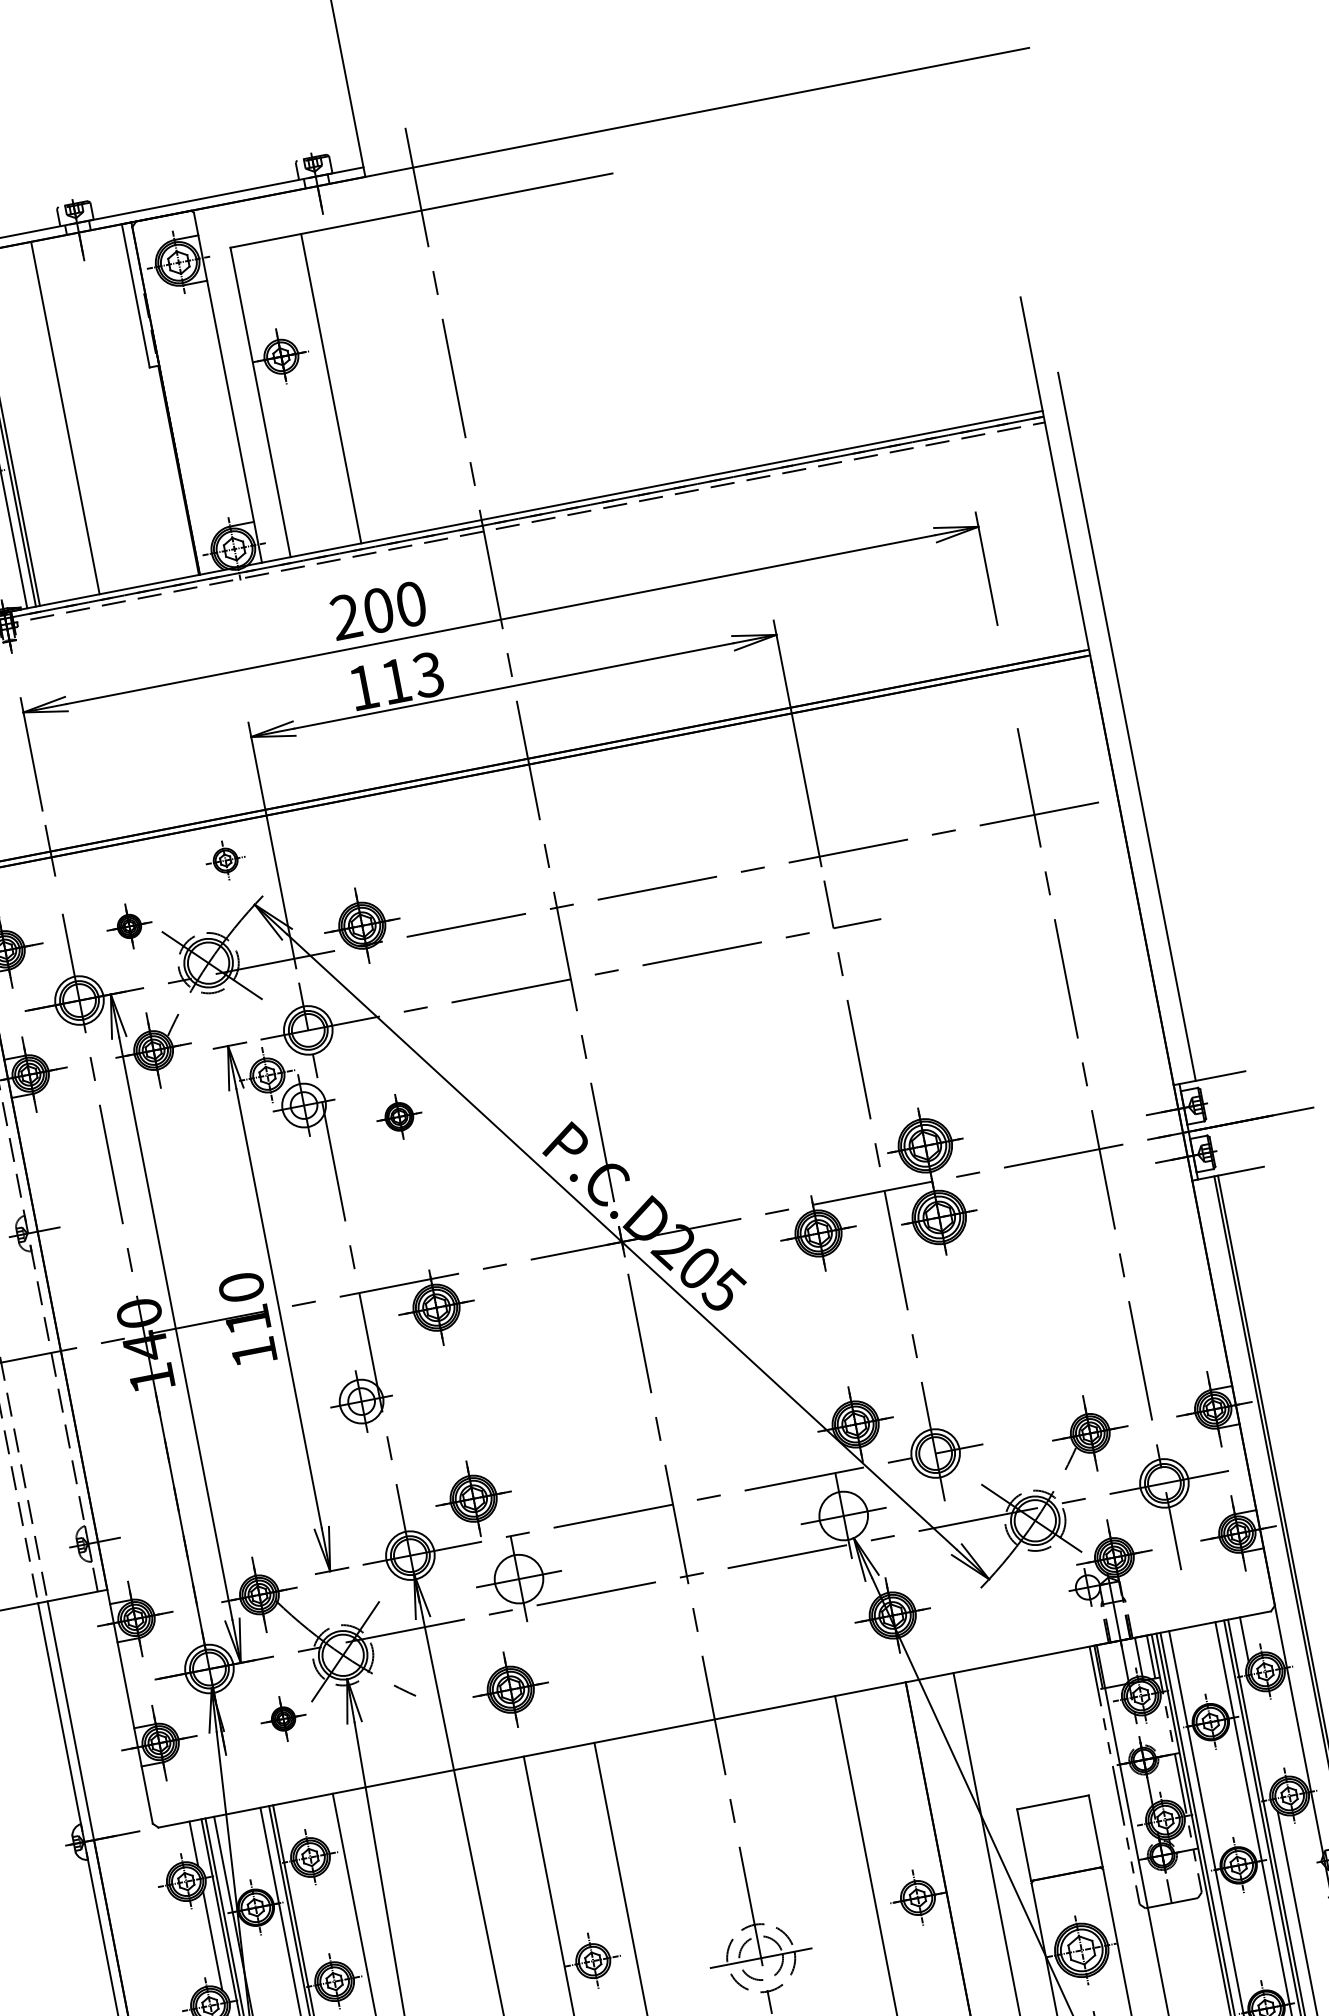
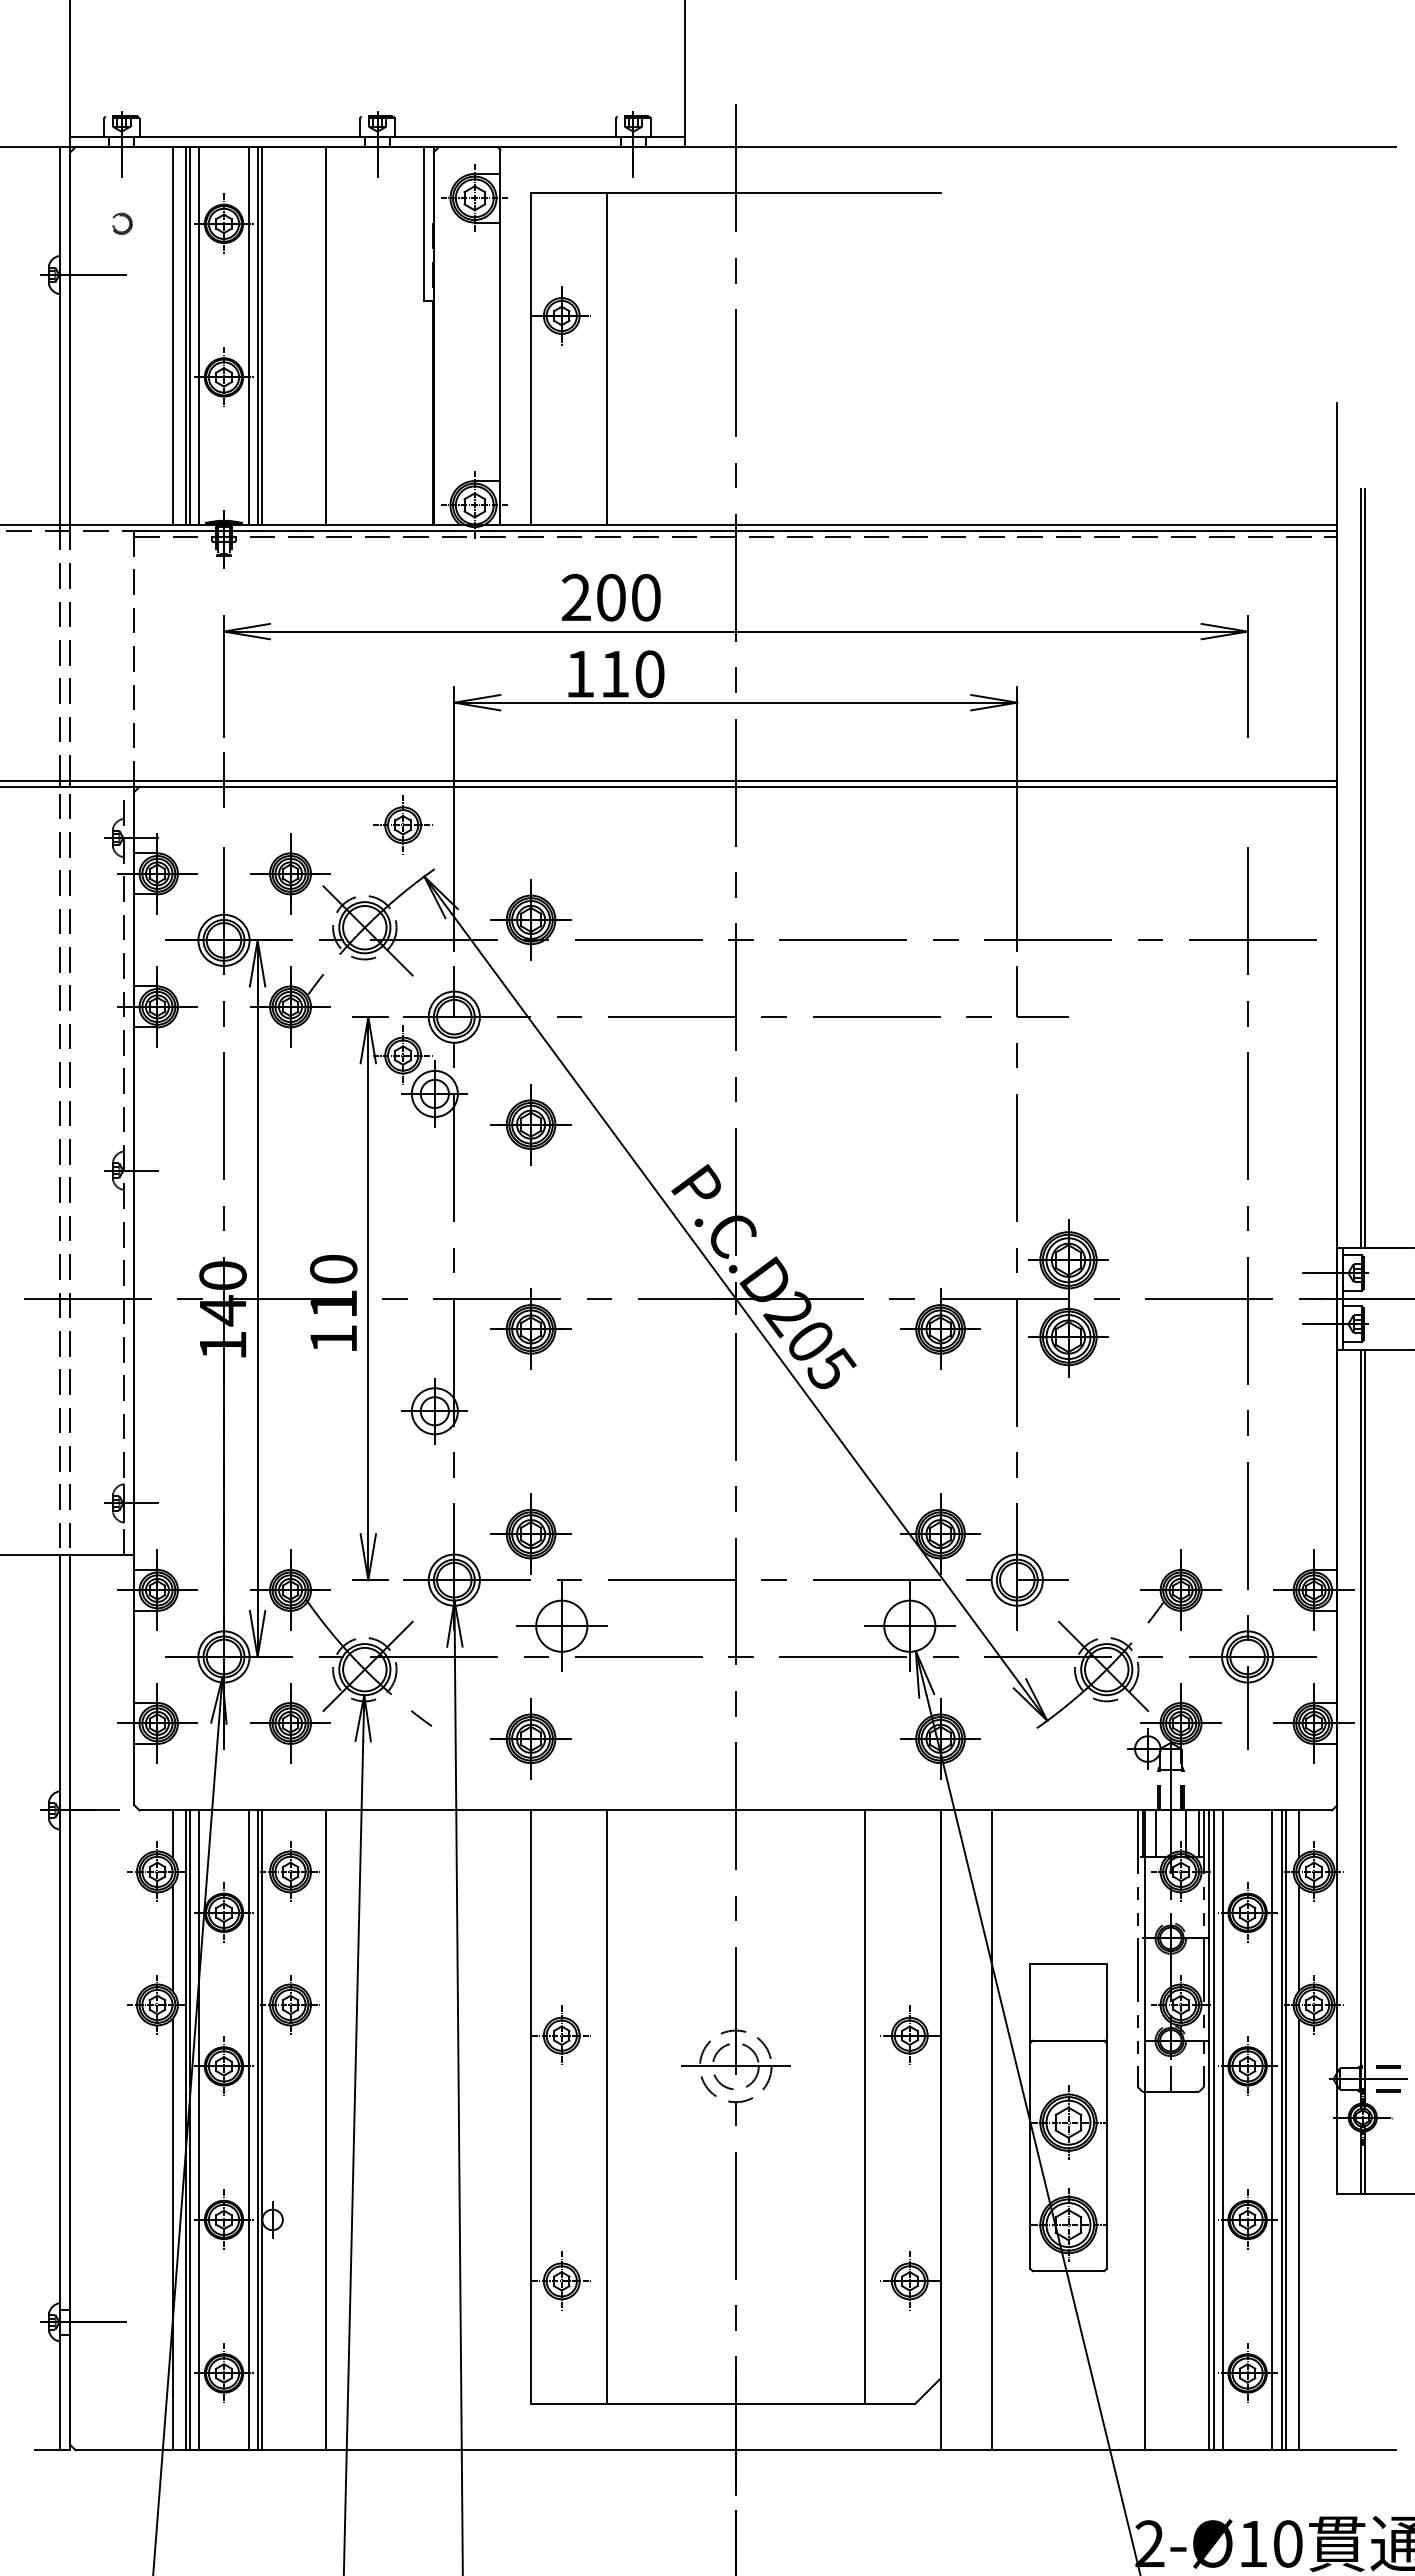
text: (428, 674) -> (649, 673), 113 -> 110
line: (1130, 725) -> (1364, 867), added
part: (225, 860) -> (402, 824), size x1.43
part: (129, 926) -> (290, 873), size x1.67
part: (398, 1116) -> (530, 1124), size x1.67
line: (1110, 1664) -> (1155, 1833), added
part: (283, 1719) -> (290, 1723), size x1.67
line: (1262, 1736) -> (1298, 1938), added

